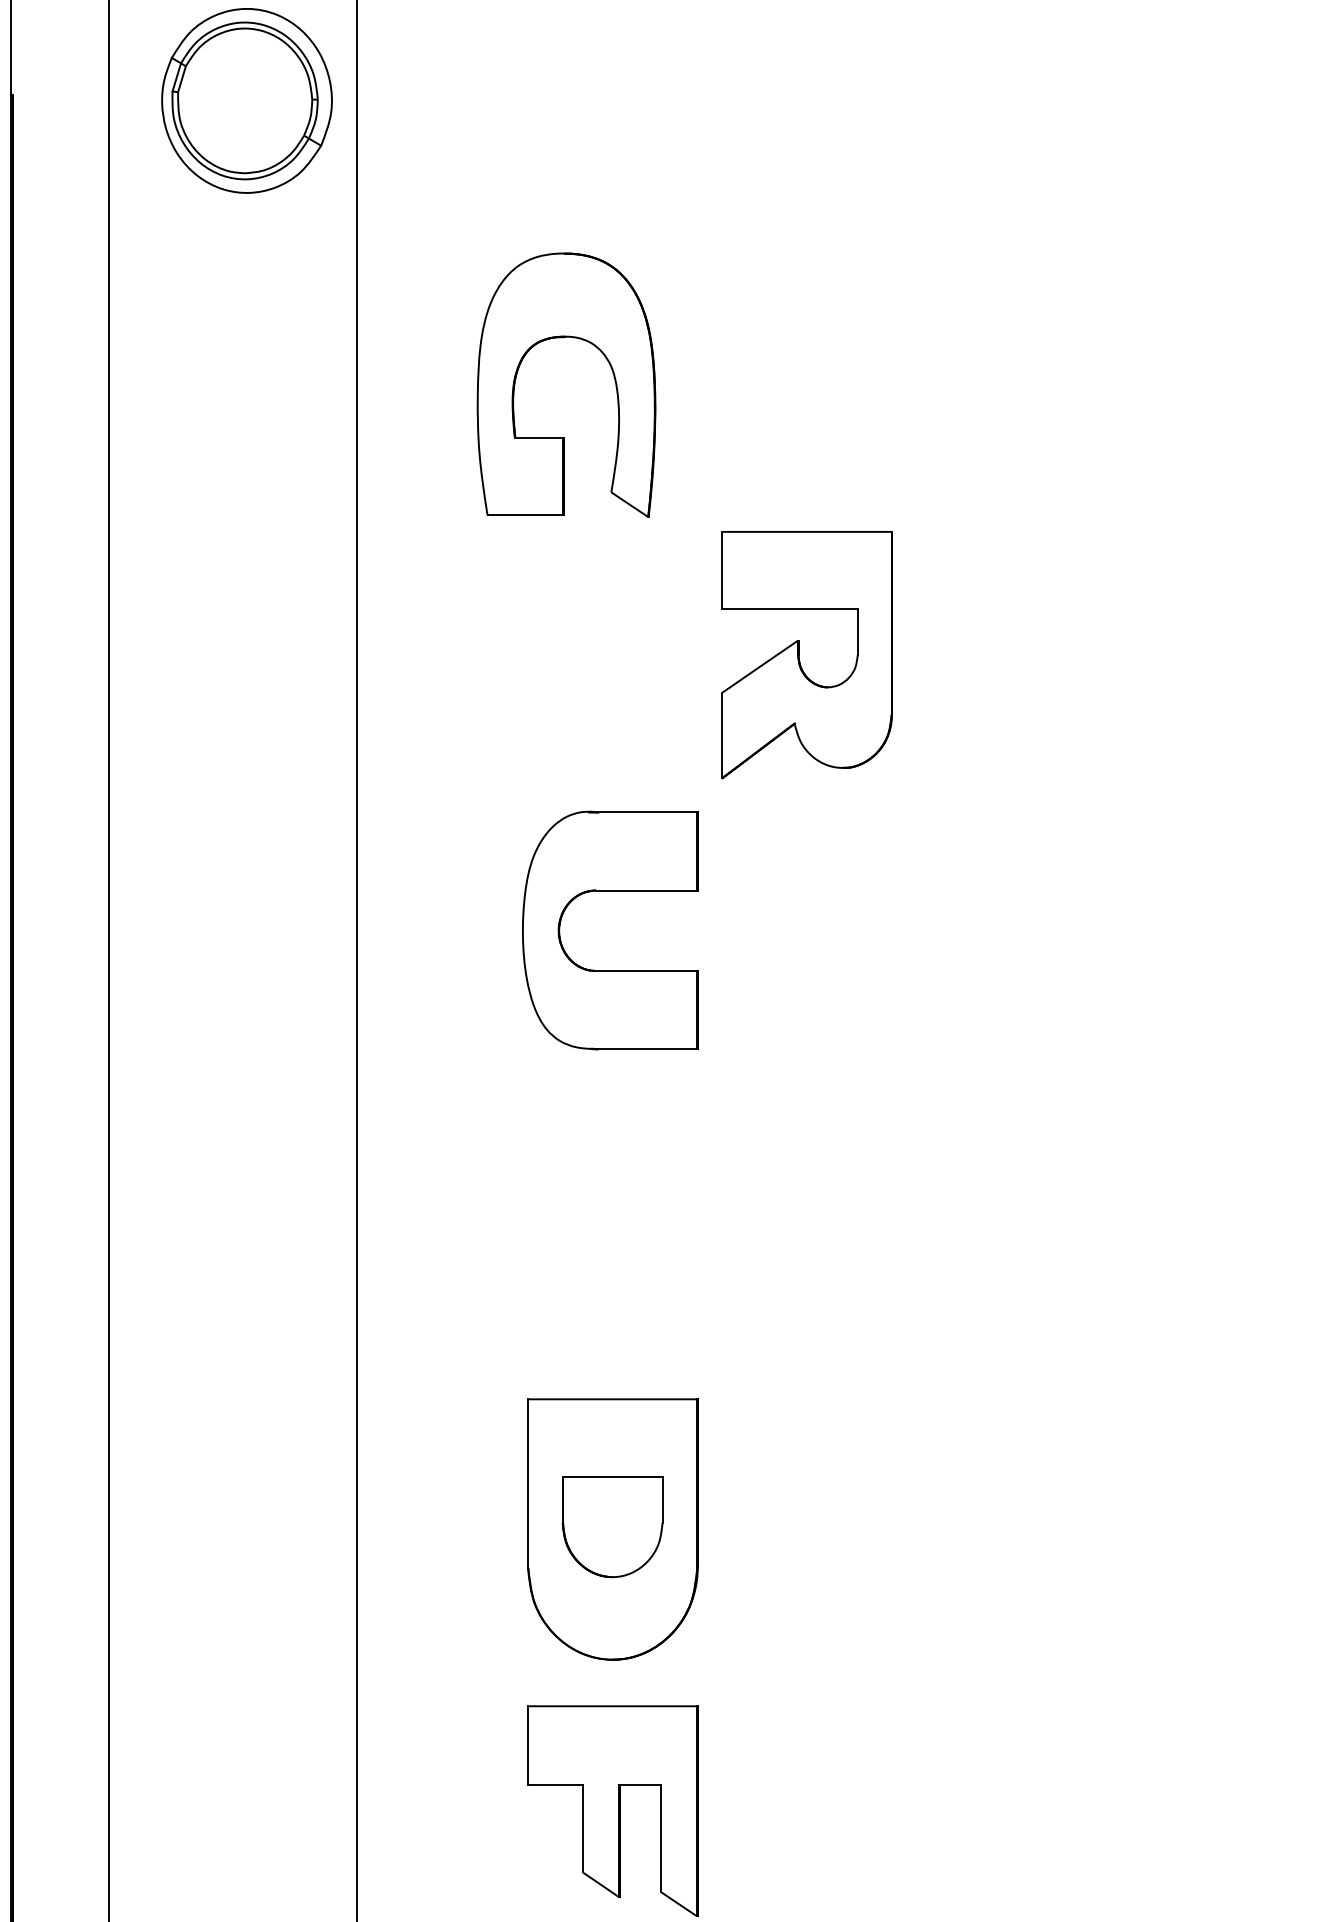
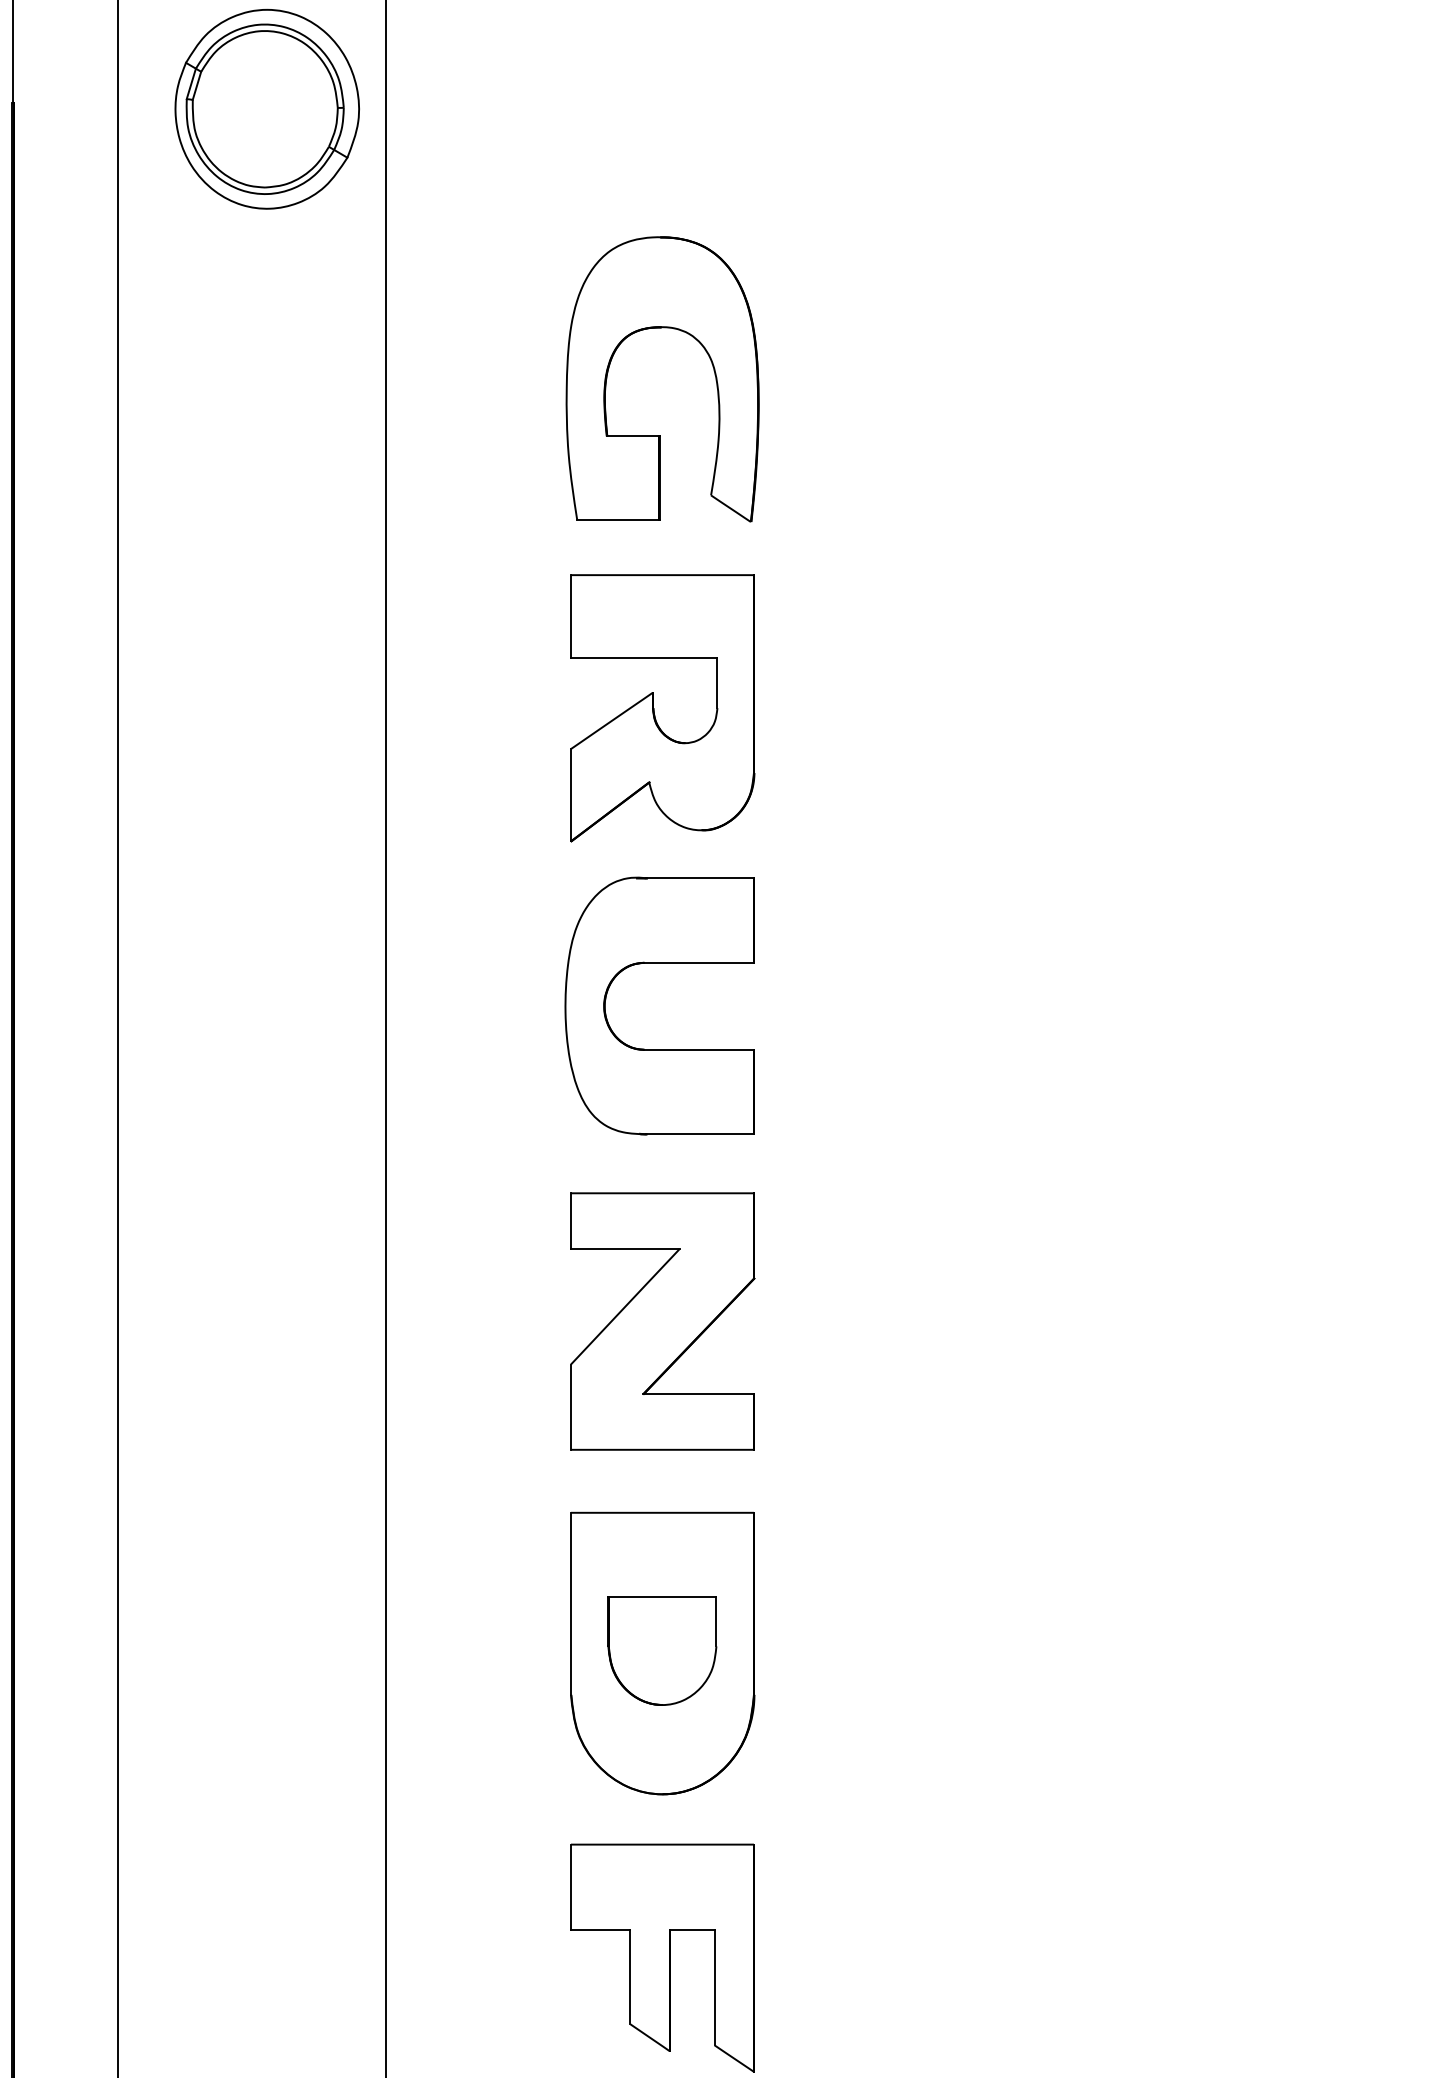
part: (566, 337) -> (662, 328), moved
part: (799, 655) -> (654, 708), moved
part: (612, 1222) -> (662, 1321), added

